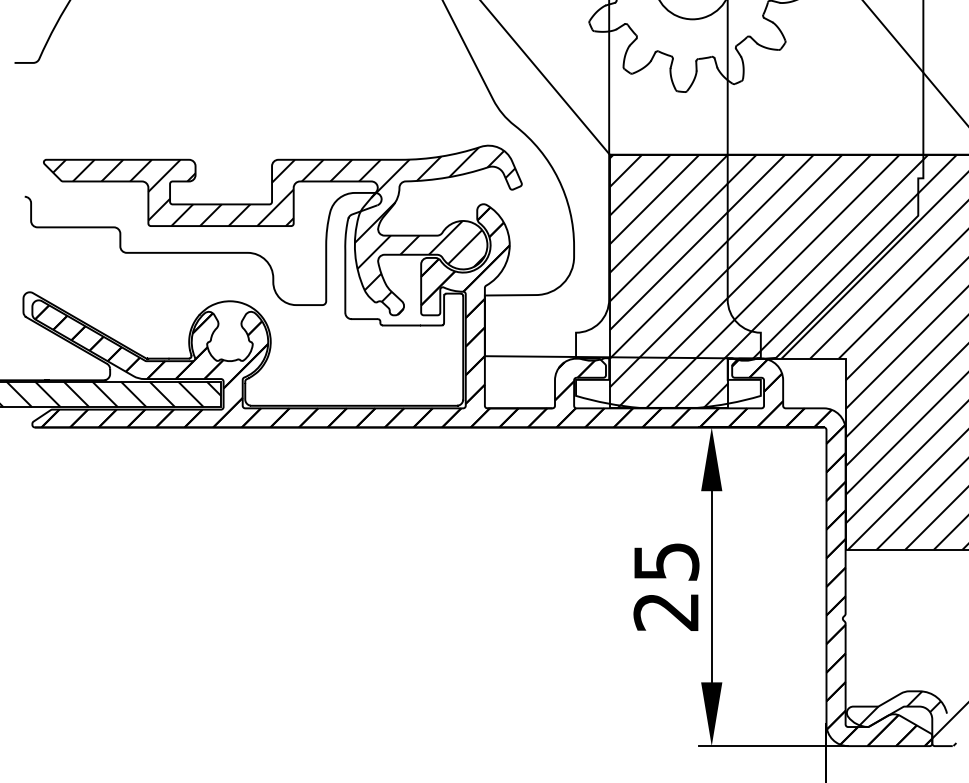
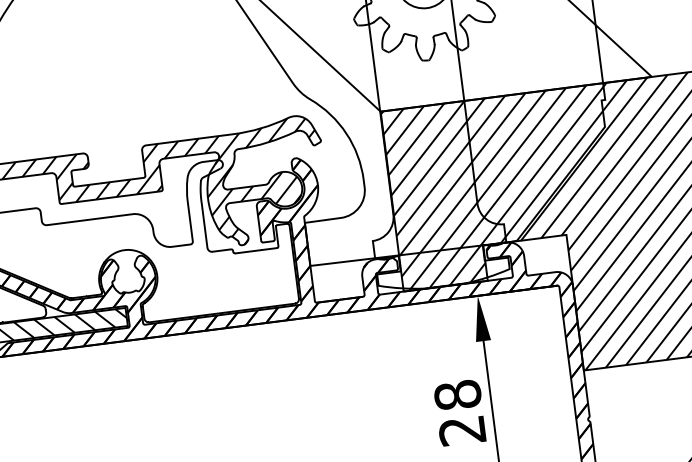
text: (666, 561) -> (457, 395), 25 -> 28

